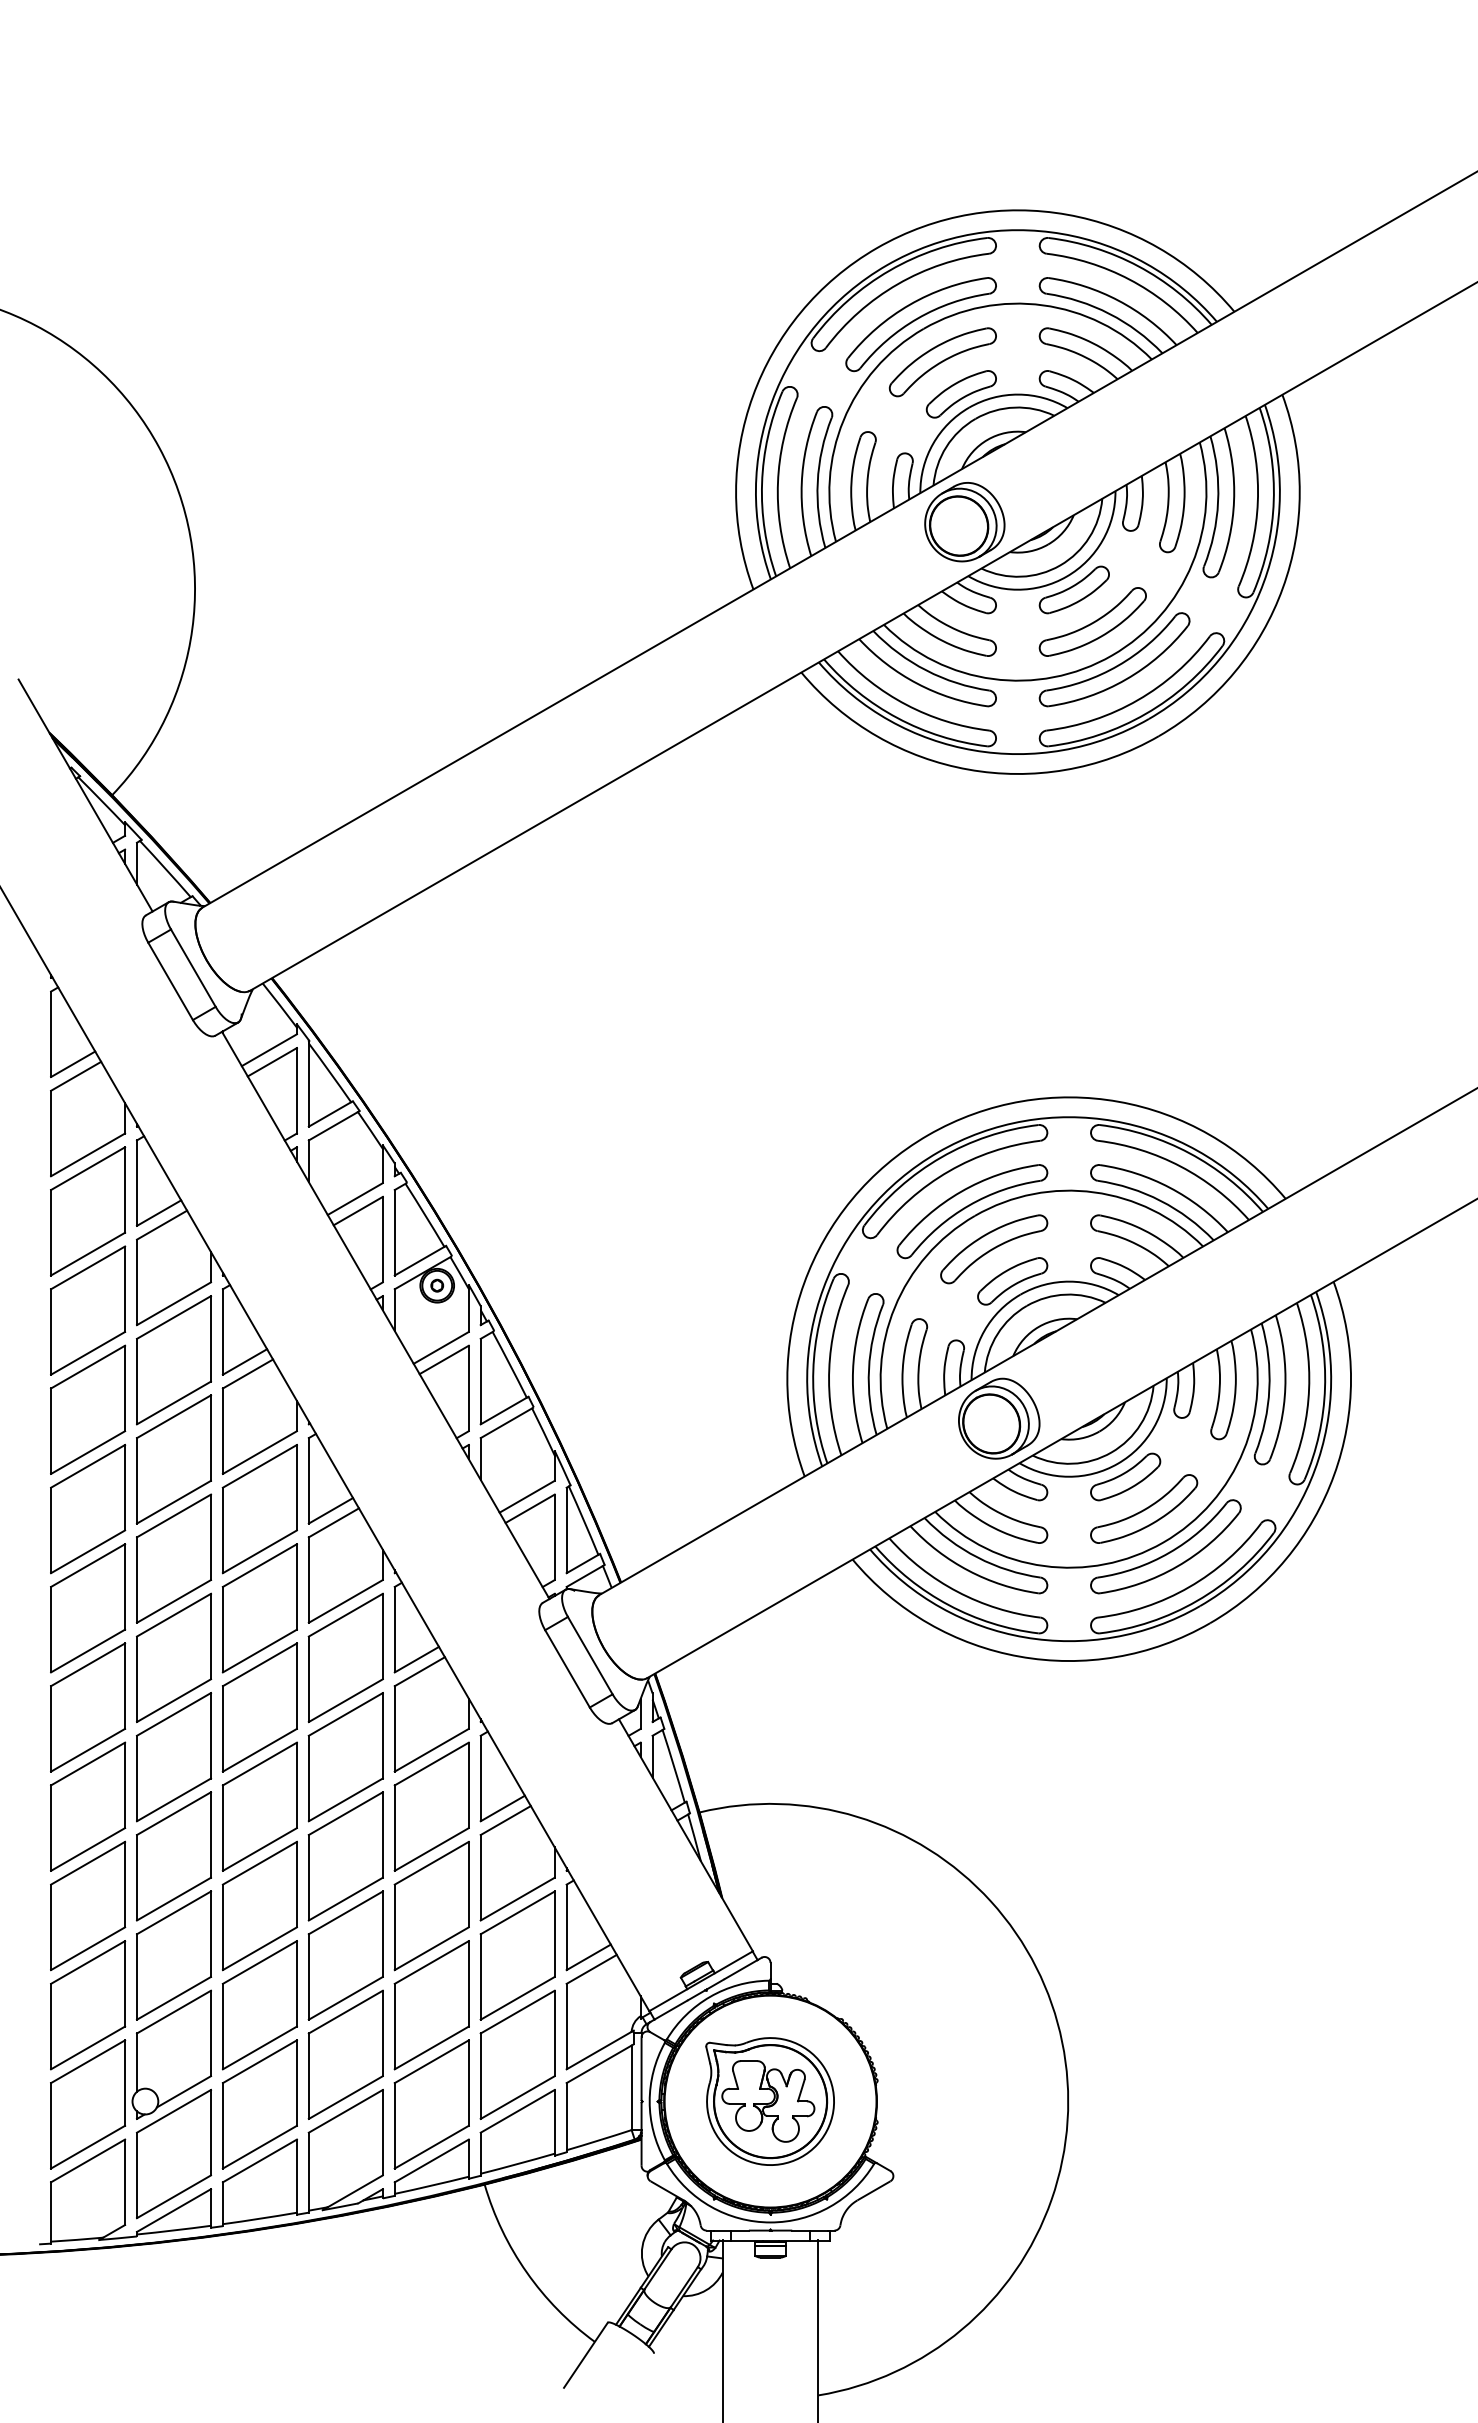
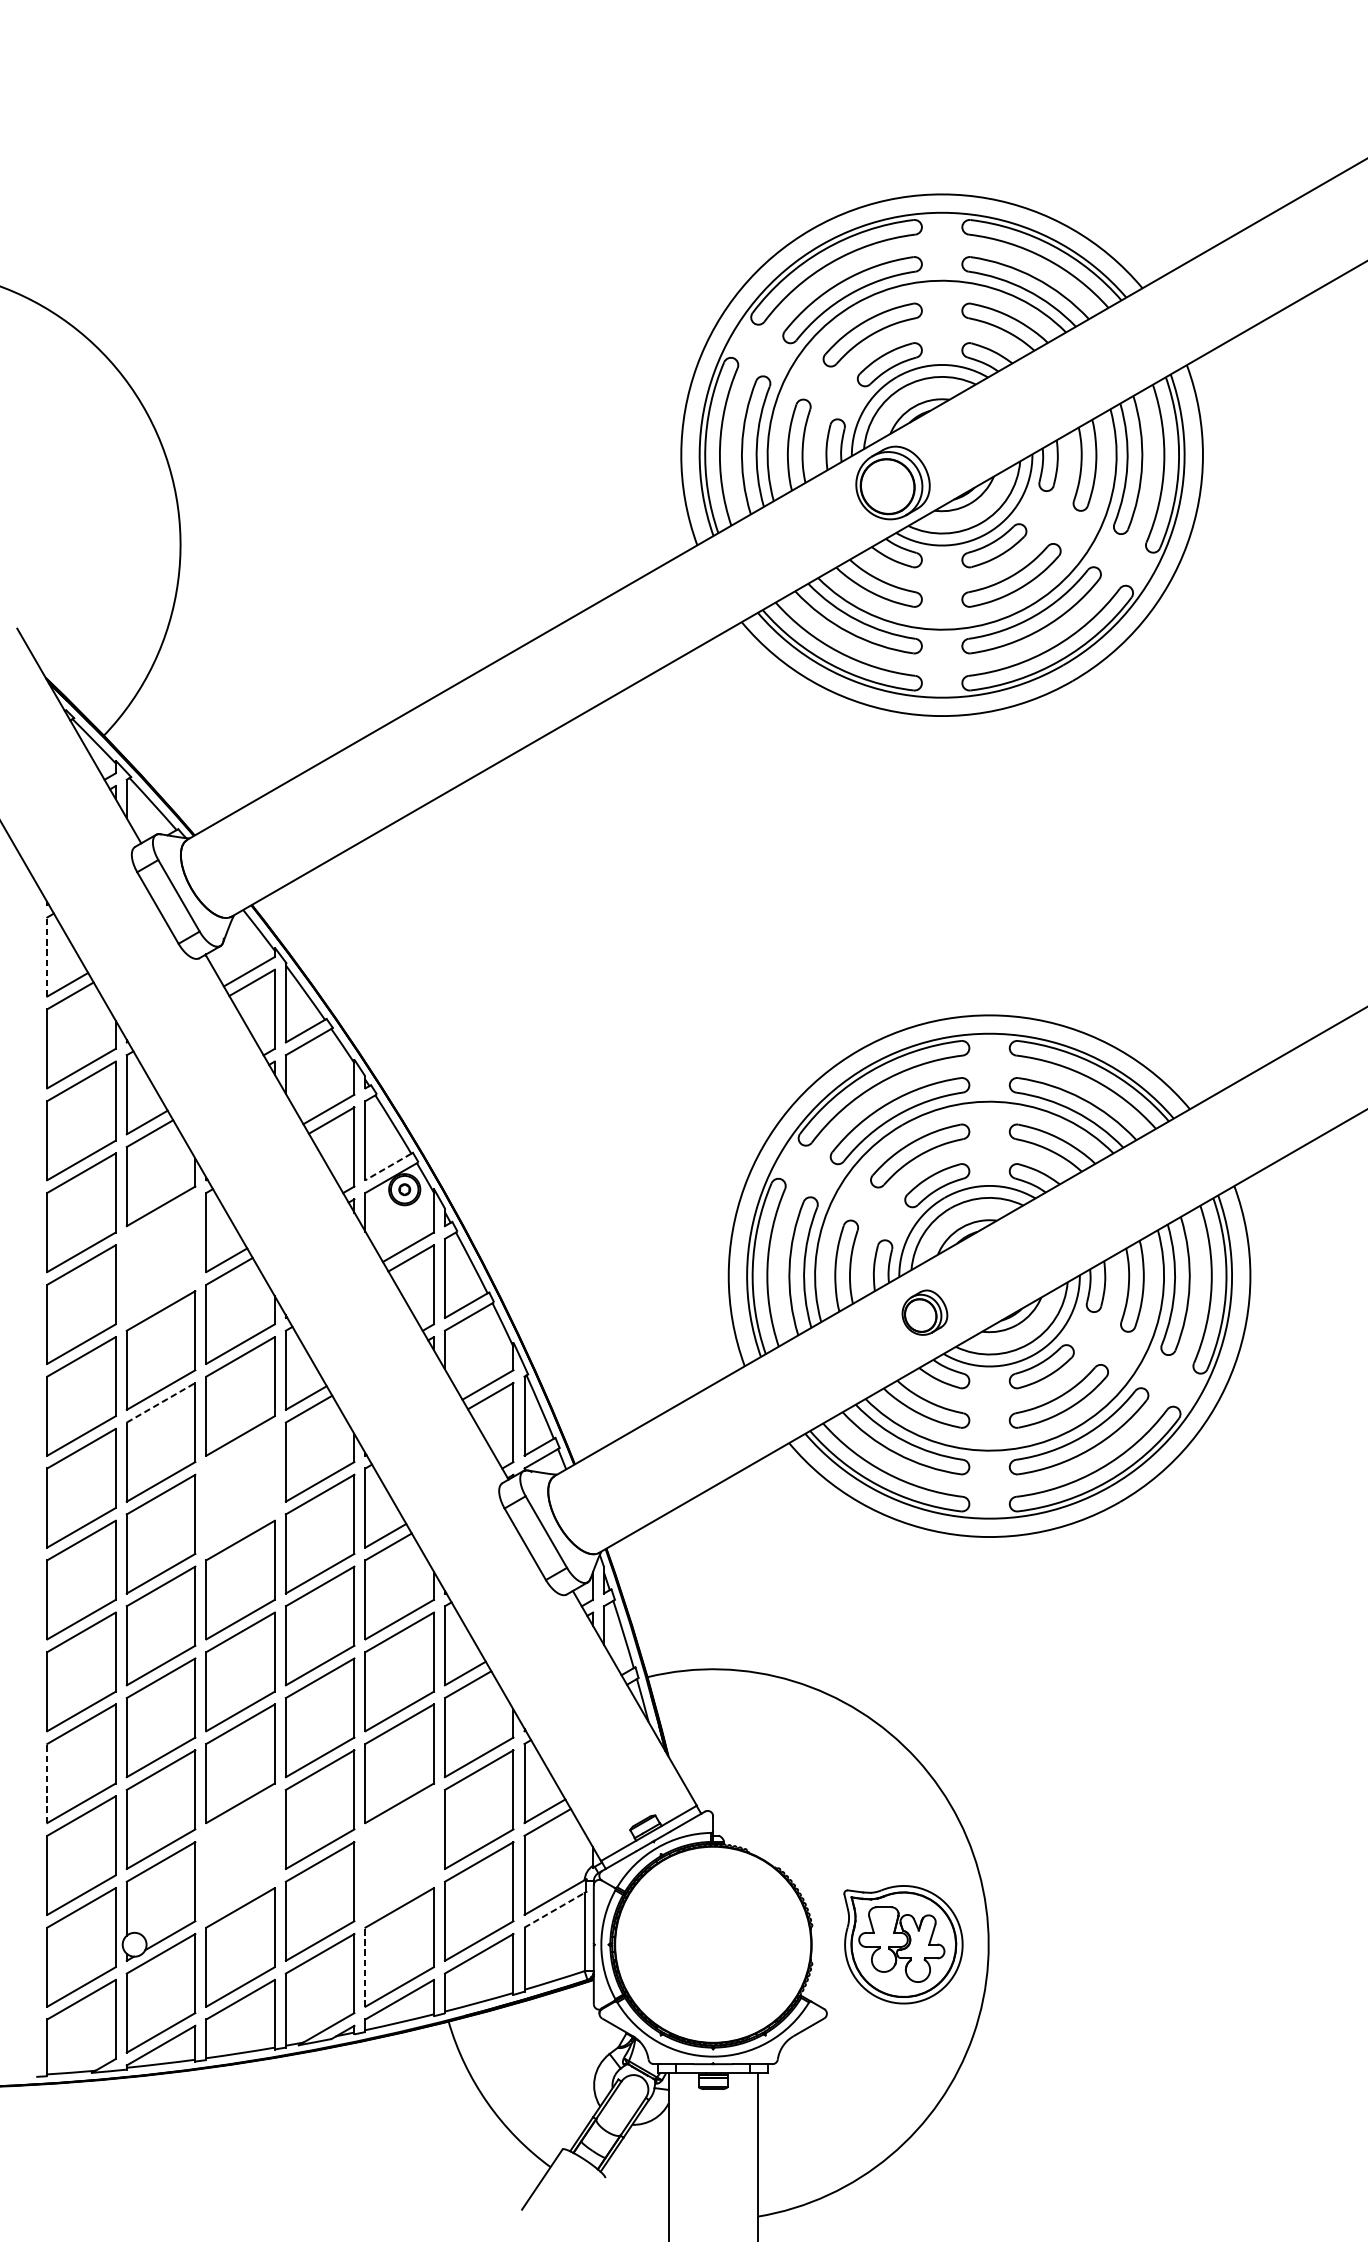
line: (51, 1034) -> (47, 957), solid -> dashed
line: (419, 1261) -> (388, 1167), solid -> dashed
part: (174, 1360) -> (161, 1258), removed
part: (999, 1418) -> (925, 1312), size x0.6
line: (174, 1515) -> (161, 1402), solid -> dashed
part: (259, 1608) -> (240, 1488), removed
line: (51, 1927) -> (47, 1783), solid -> dashed
part: (259, 2005) -> (240, 1855), removed
part: (431, 2005) -> (399, 1855), removed
line: (599, 2064) -> (554, 1910), solid -> dashed
part: (769, 2101) -> (902, 1944), moved
line: (394, 2125) -> (365, 1966), solid -> dashed

